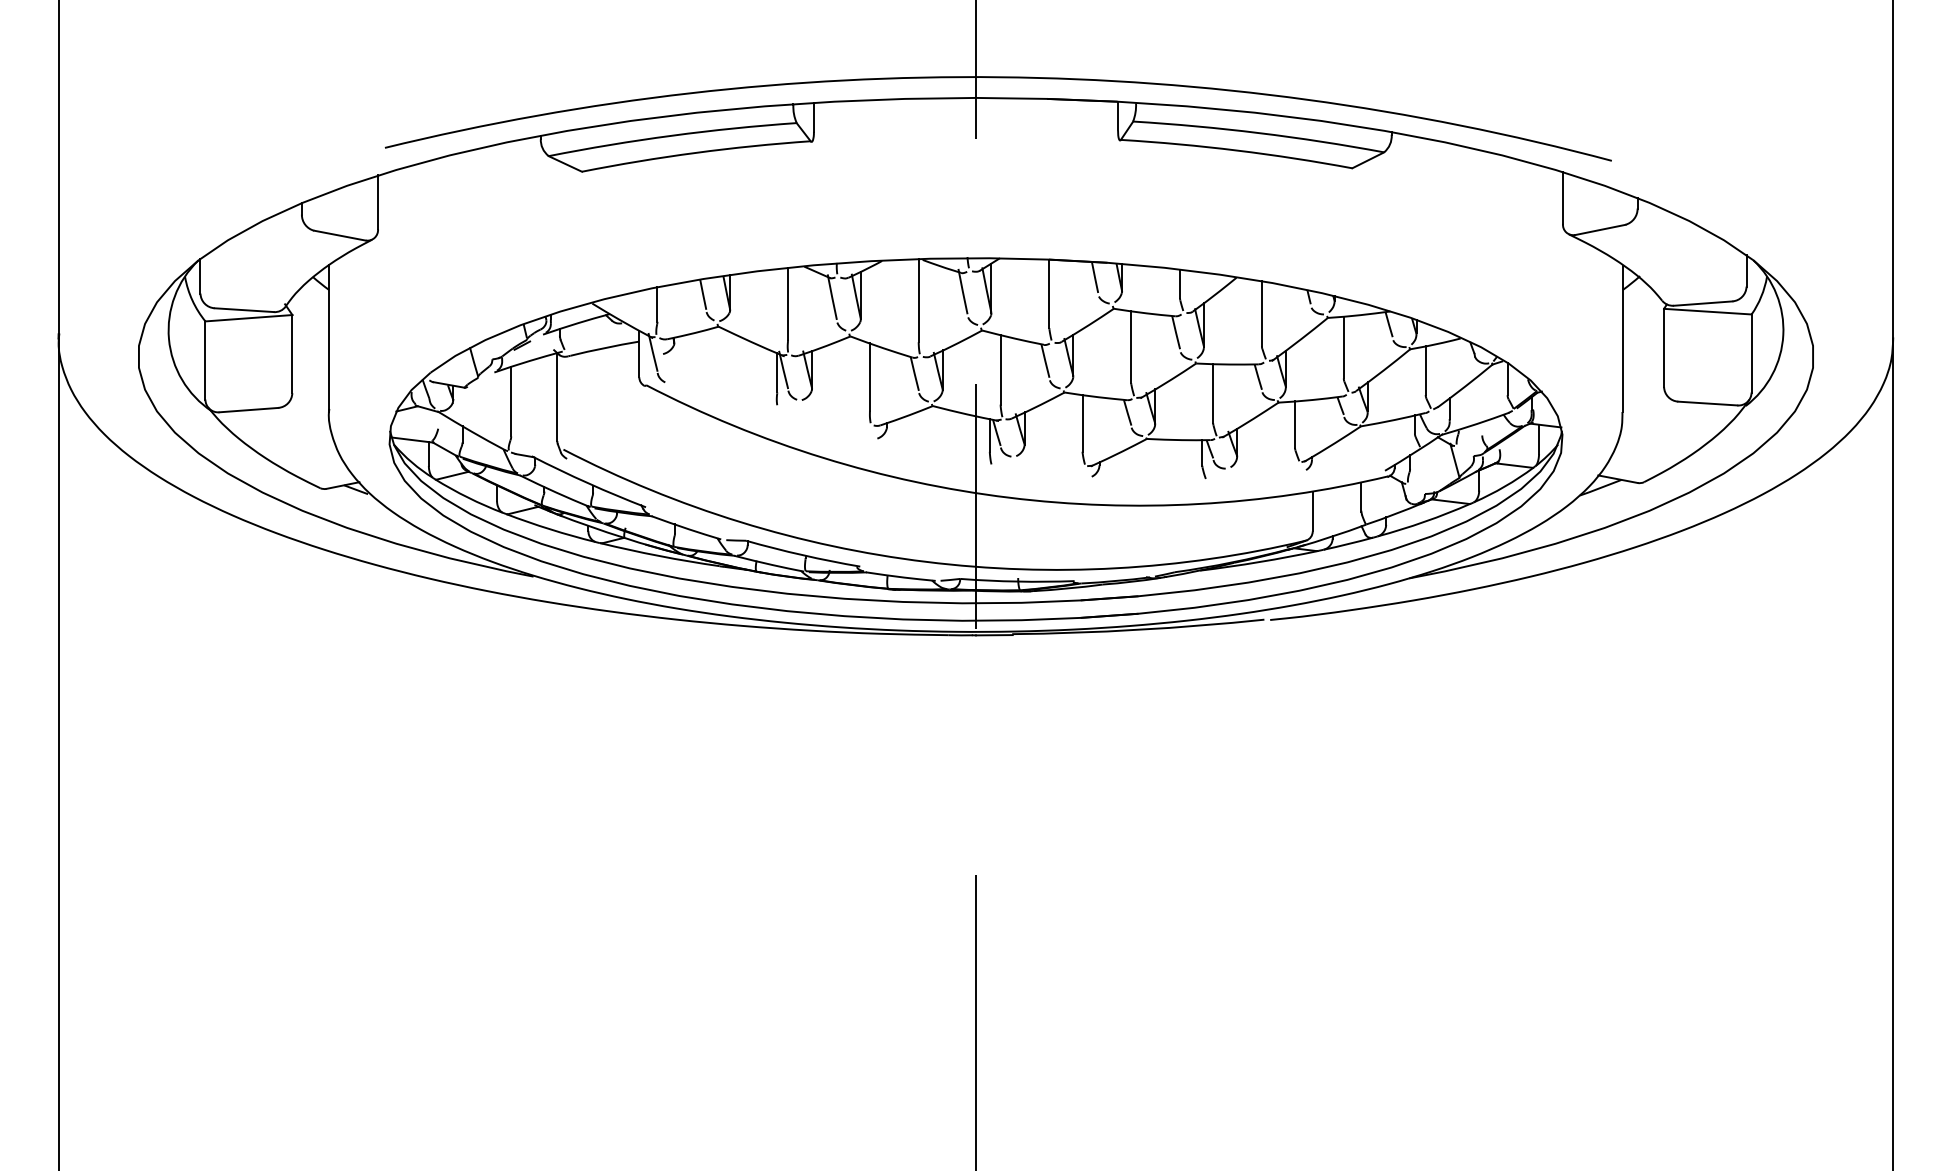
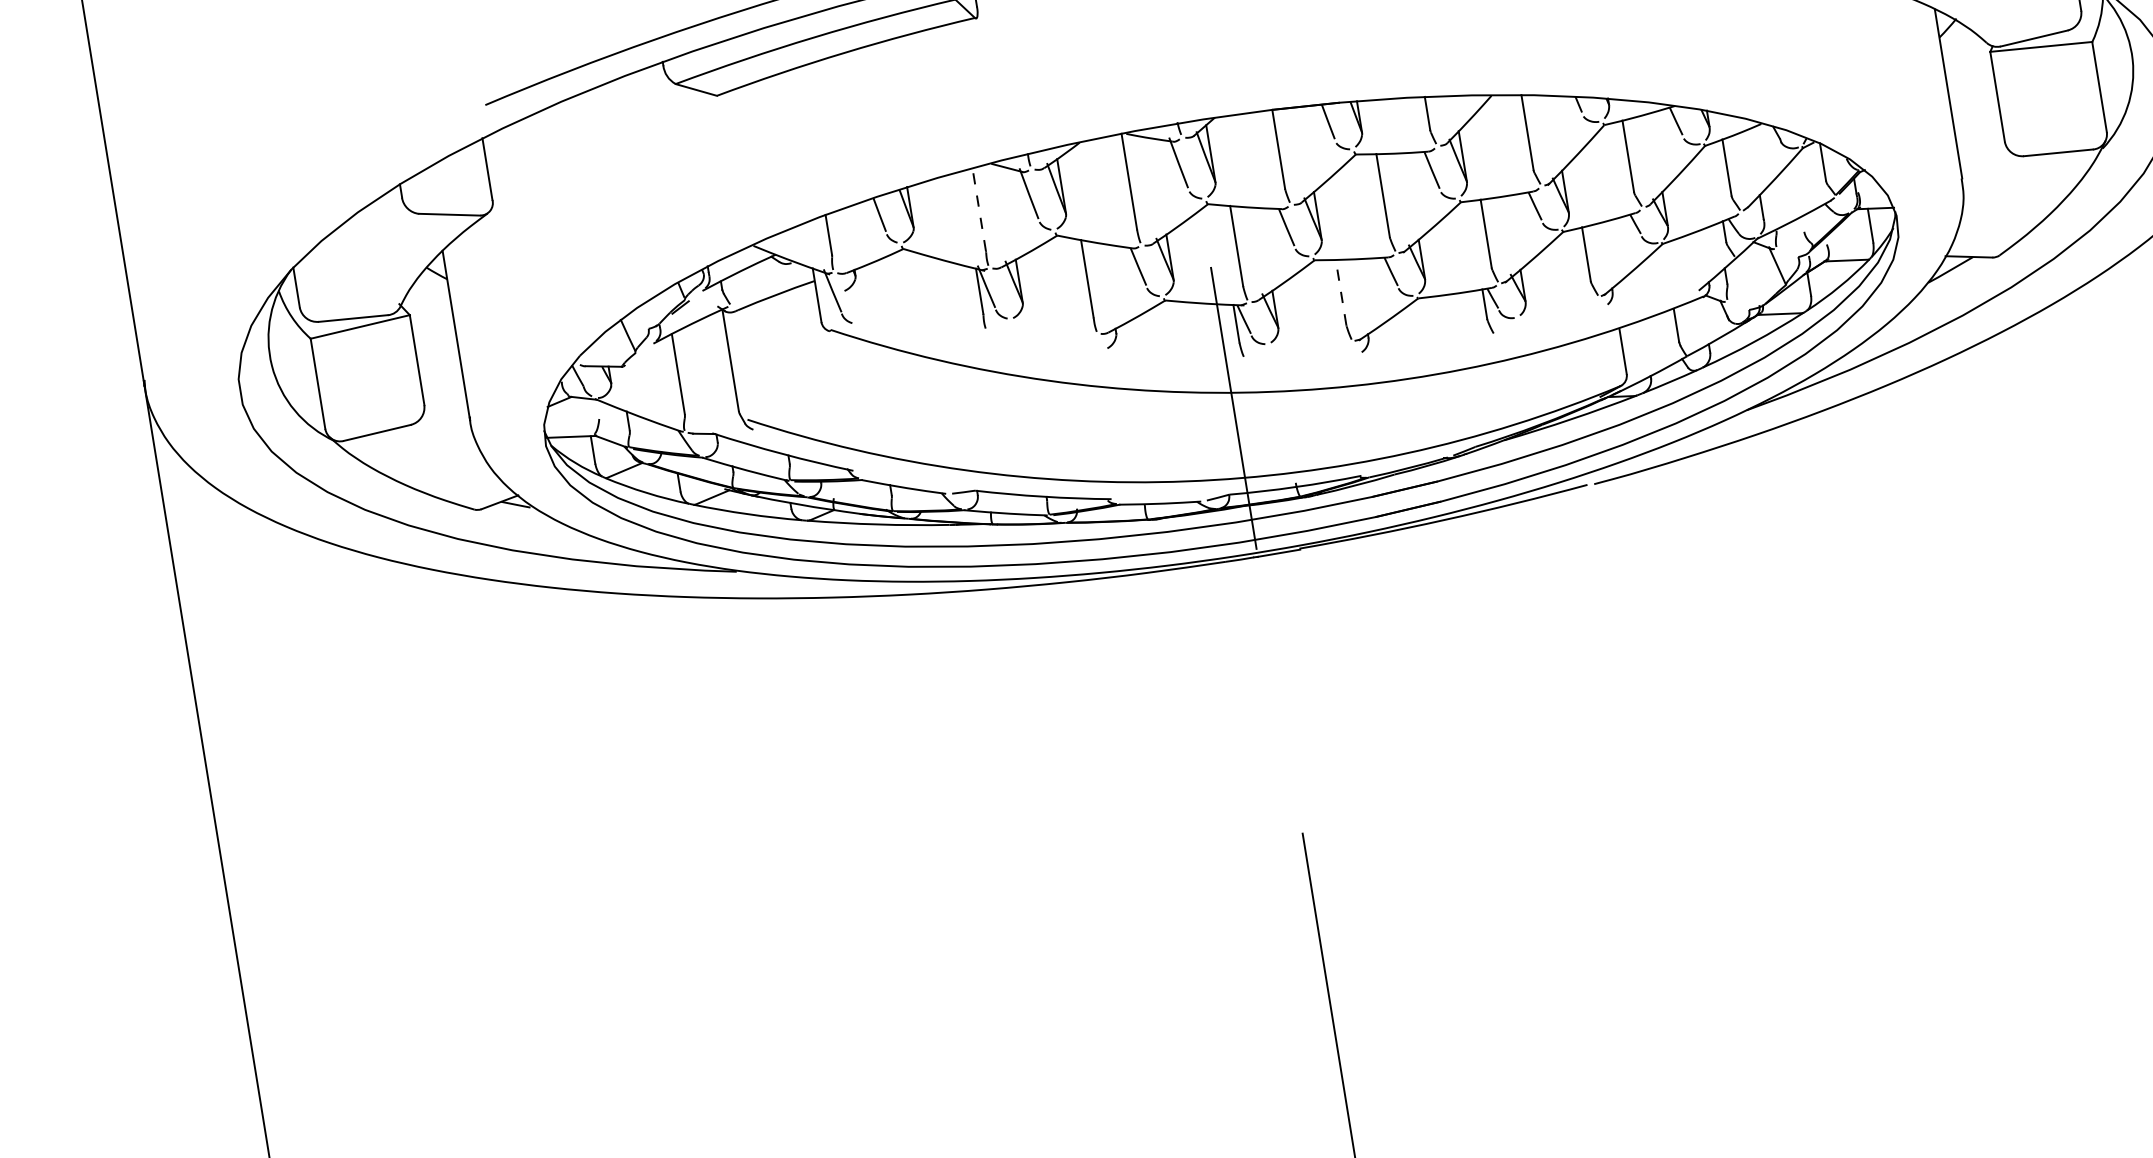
line: (788, 303) -> (979, 209), solid -> dashed
line: (1082, 422) -> (1340, 291), solid -> dashed

